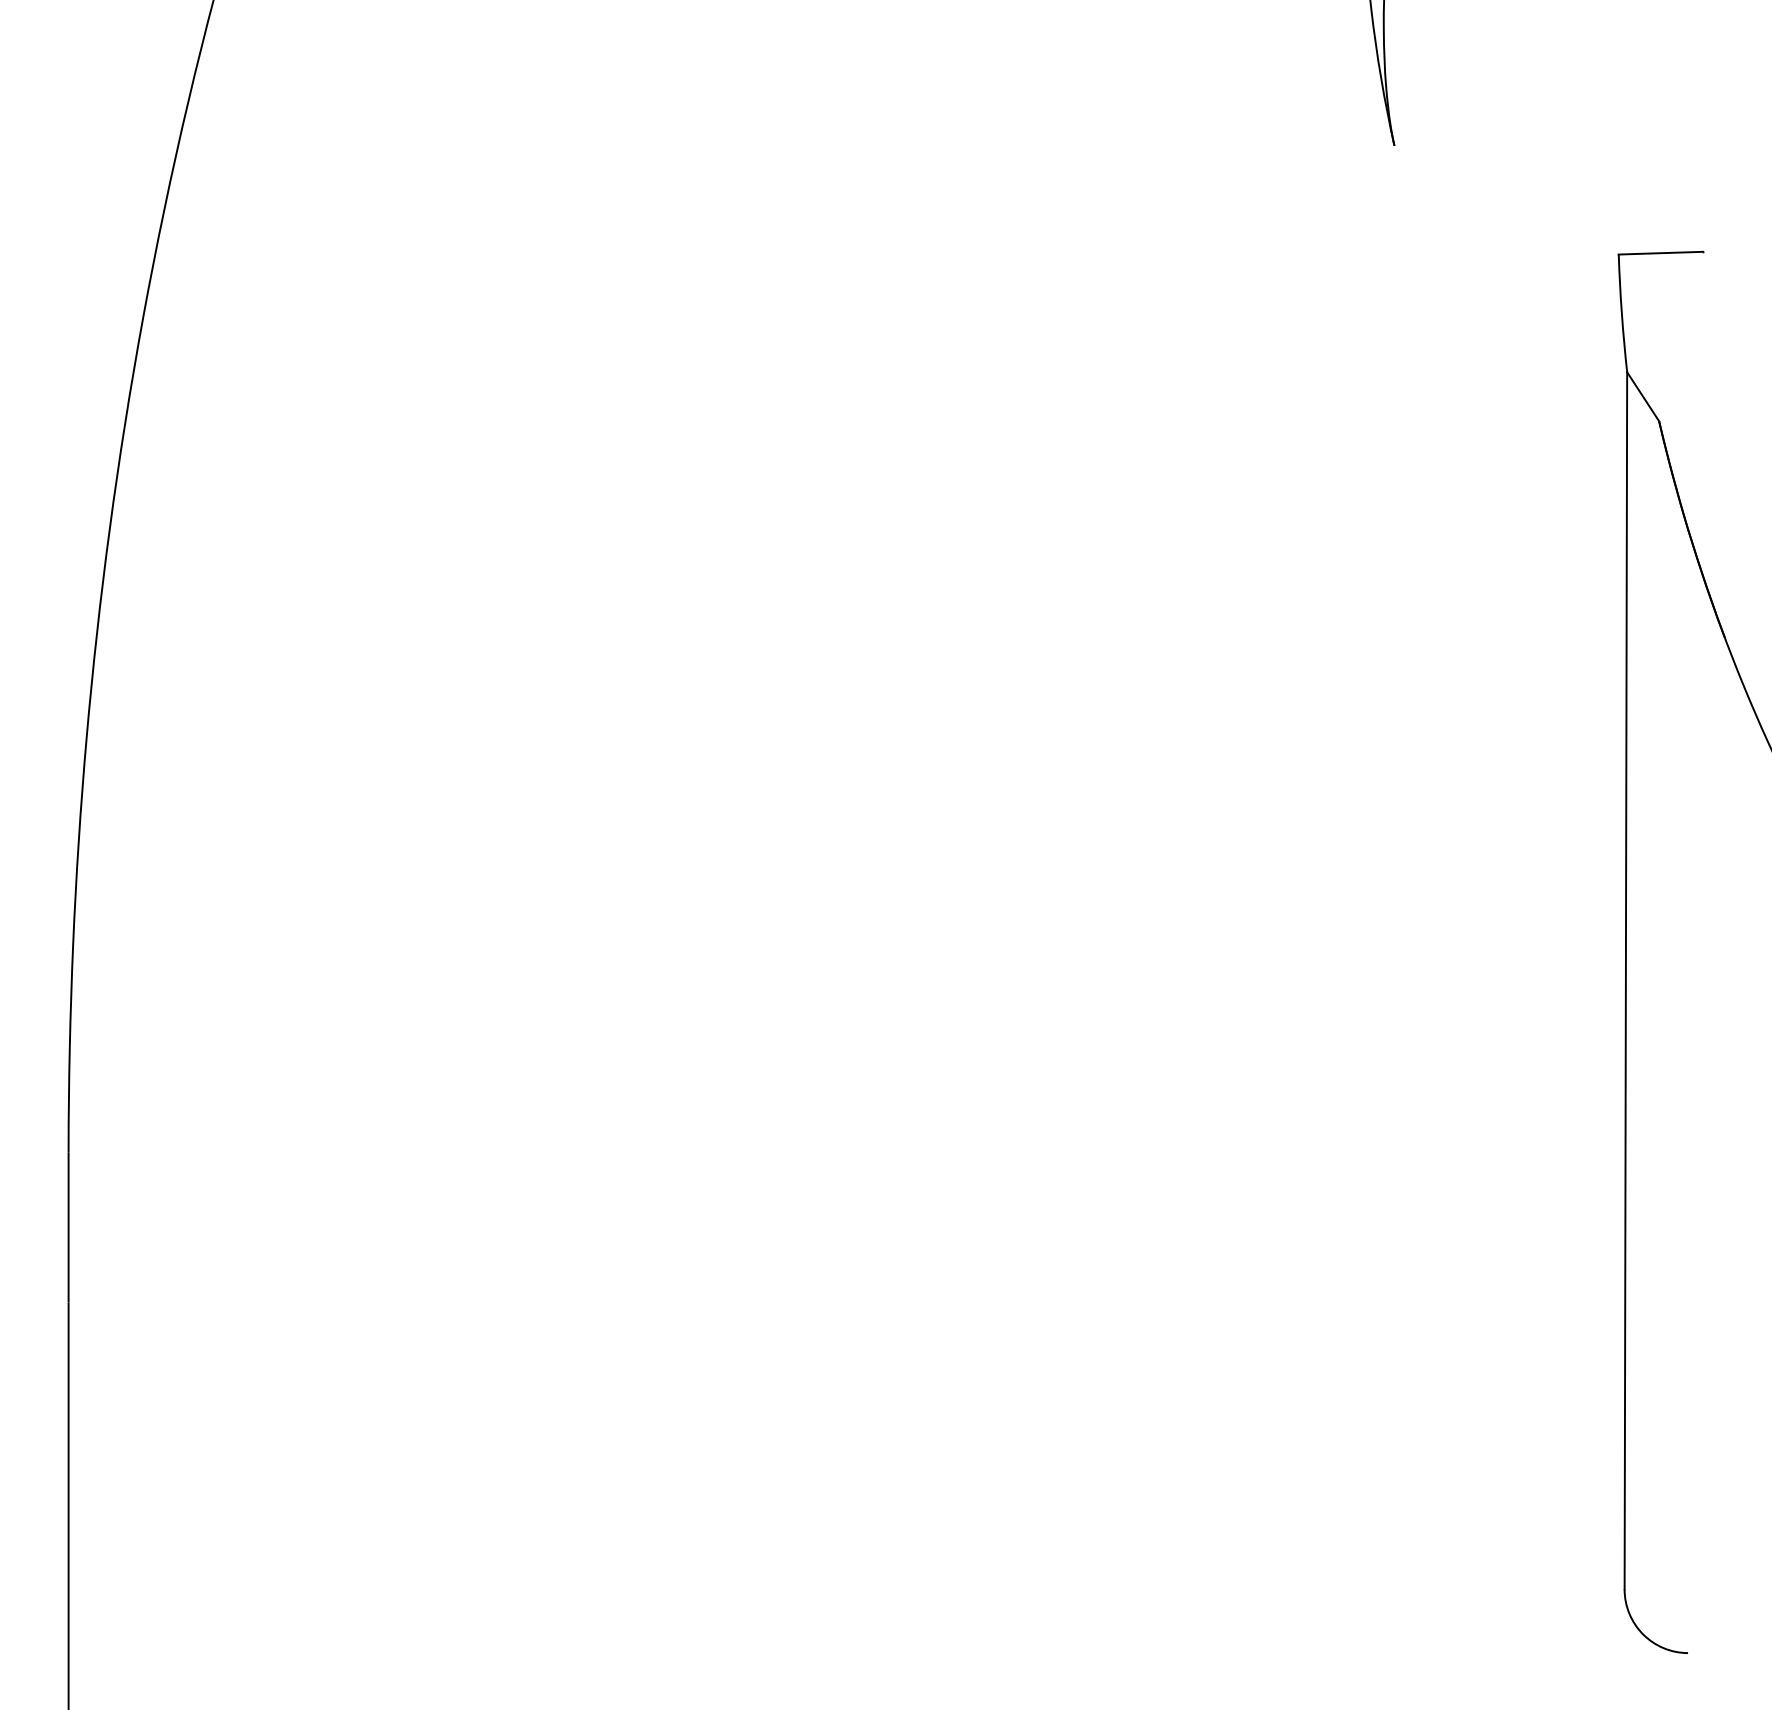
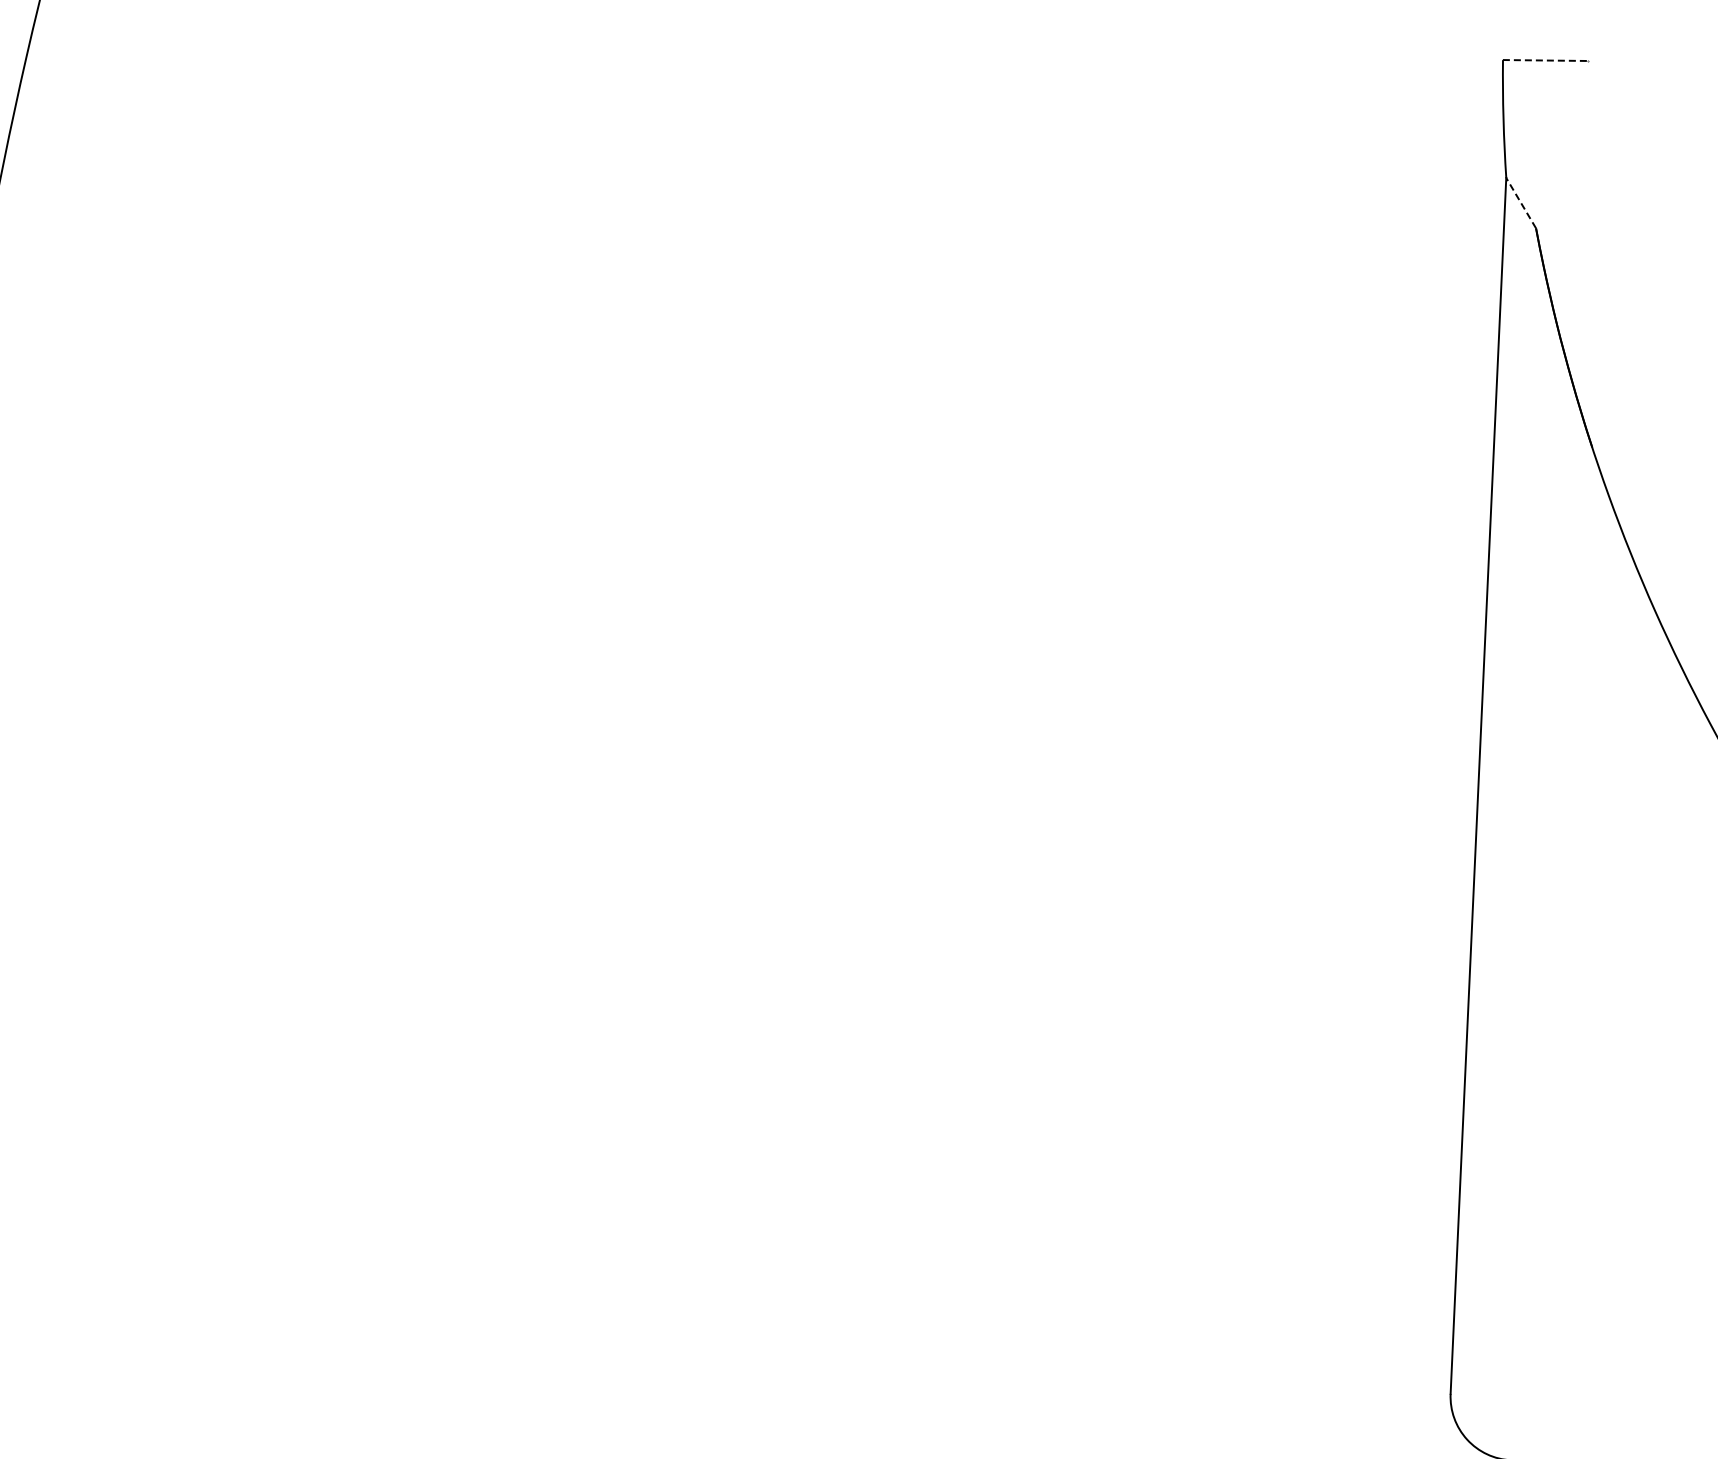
line: (1661, 253) -> (1545, 60), solid -> dashed
line: (1642, 396) -> (1520, 202), solid -> dashed

